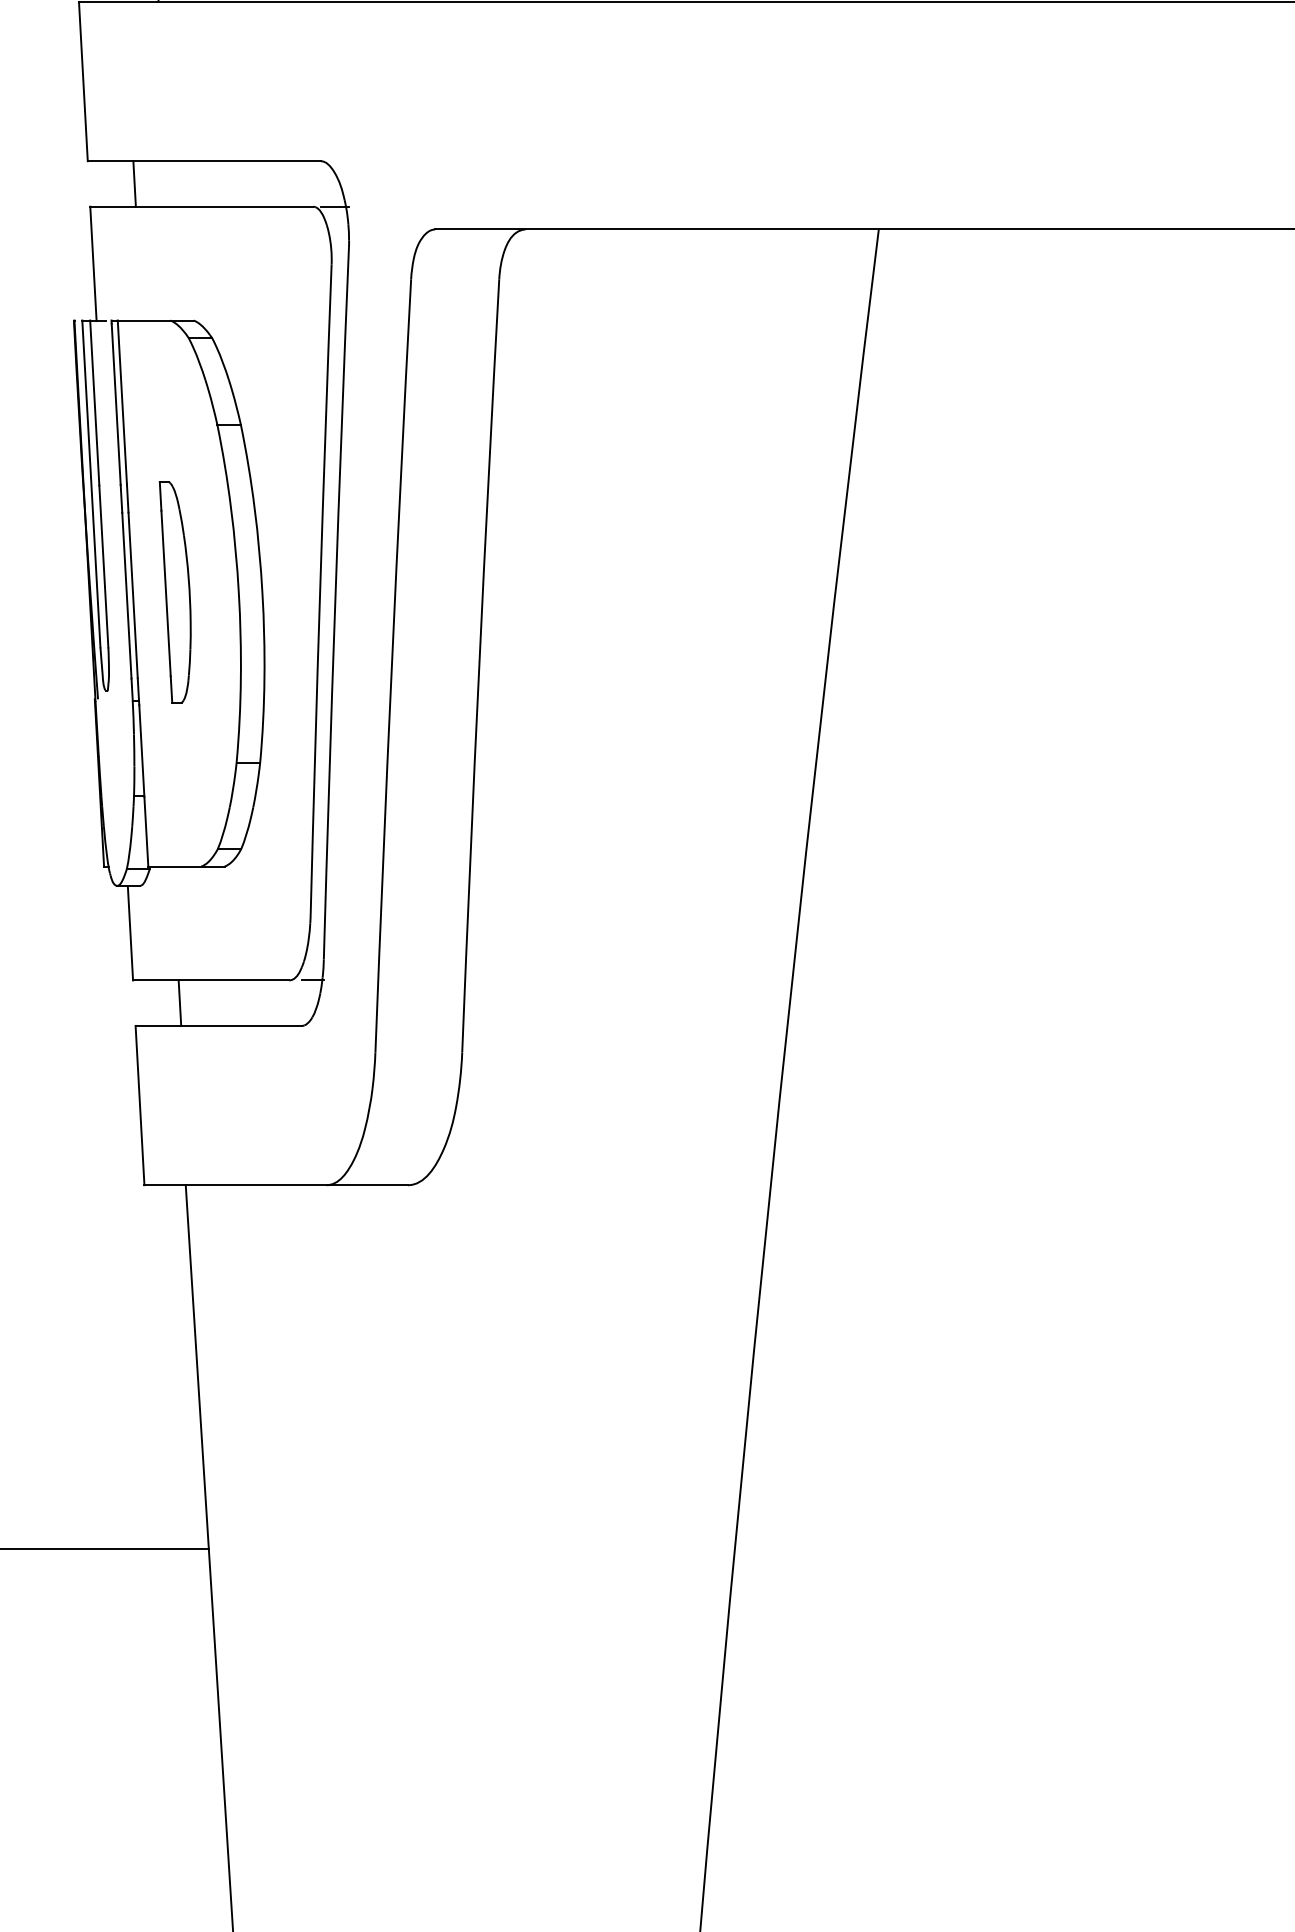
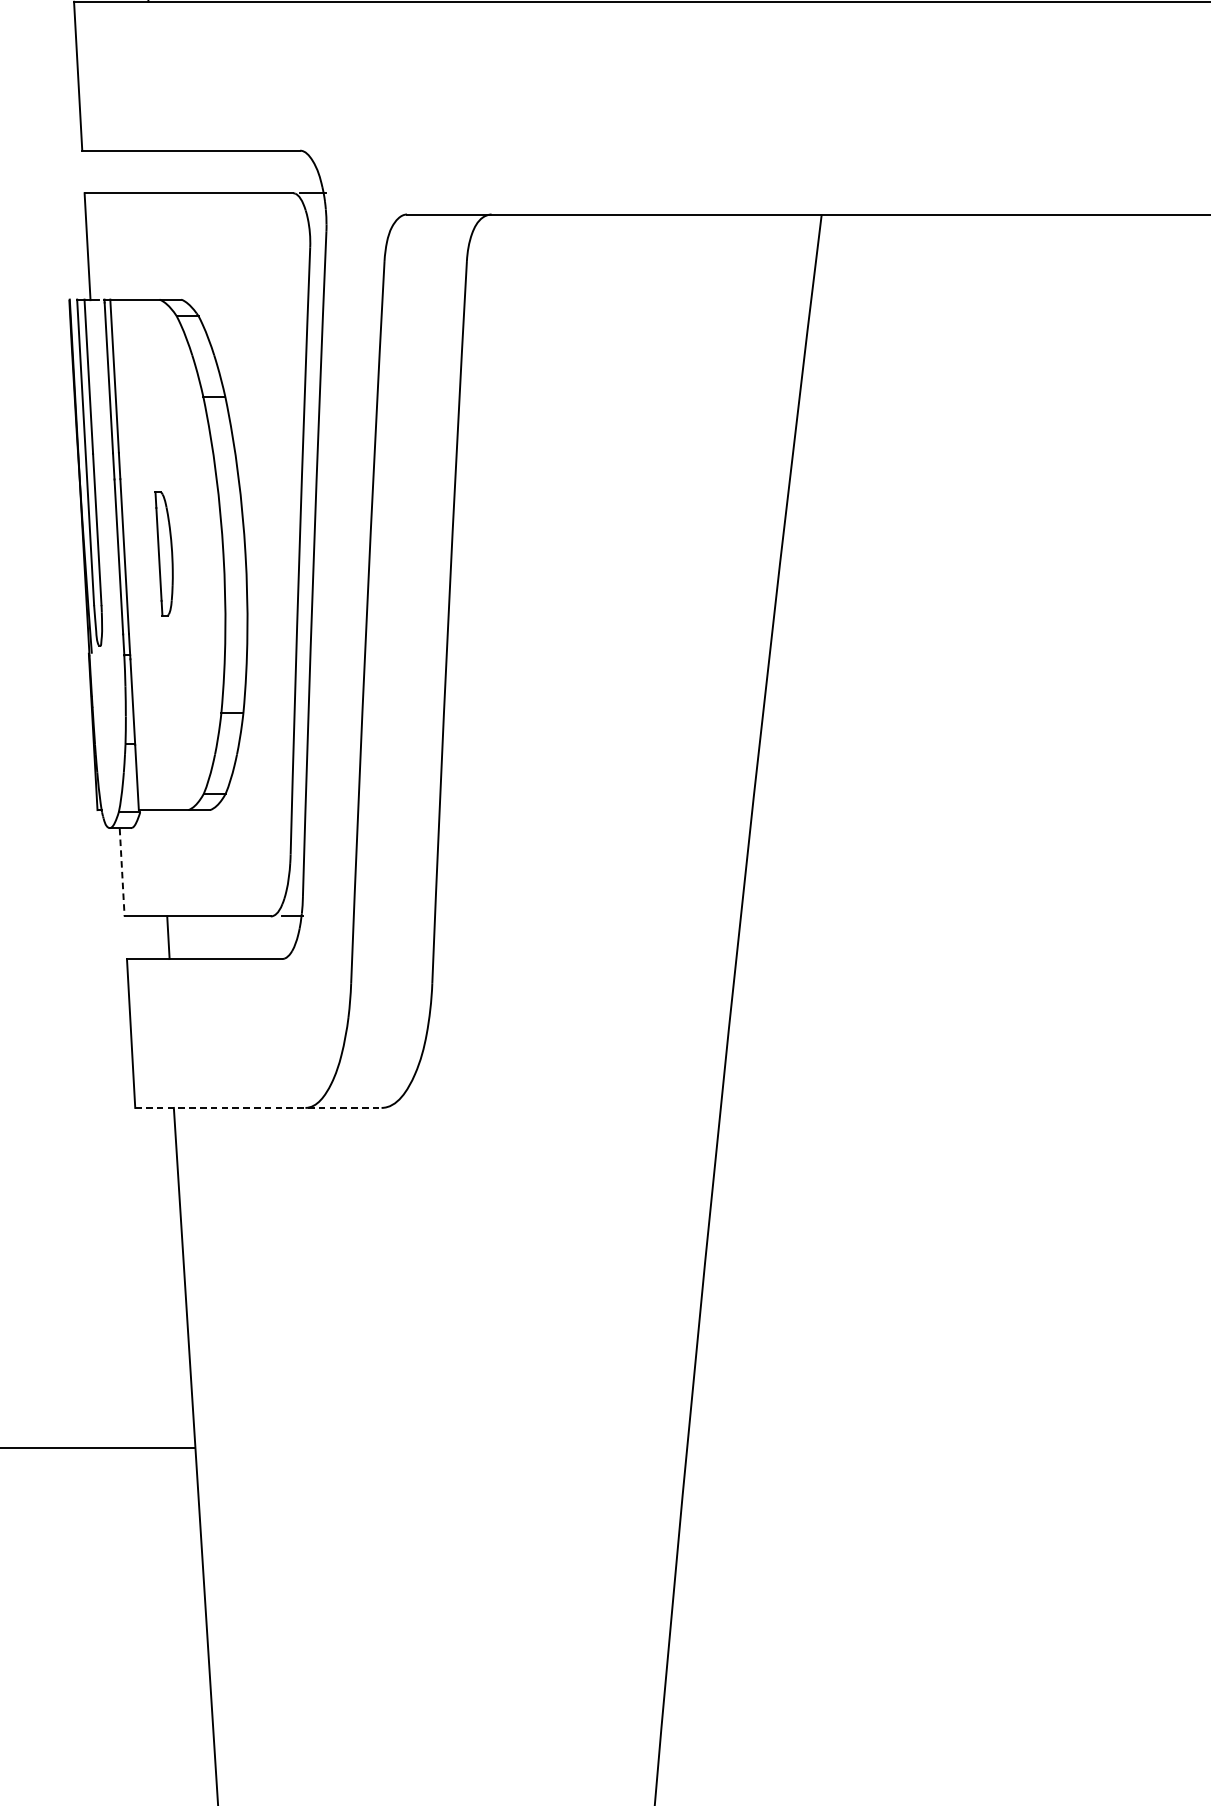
line: (134, 183) -> (125, 171), removed
part: (175, 592) -> (164, 553), size x0.6
line: (130, 933) -> (122, 872), solid -> dashed
line: (276, 1185) -> (258, 1108), solid -> dashed

